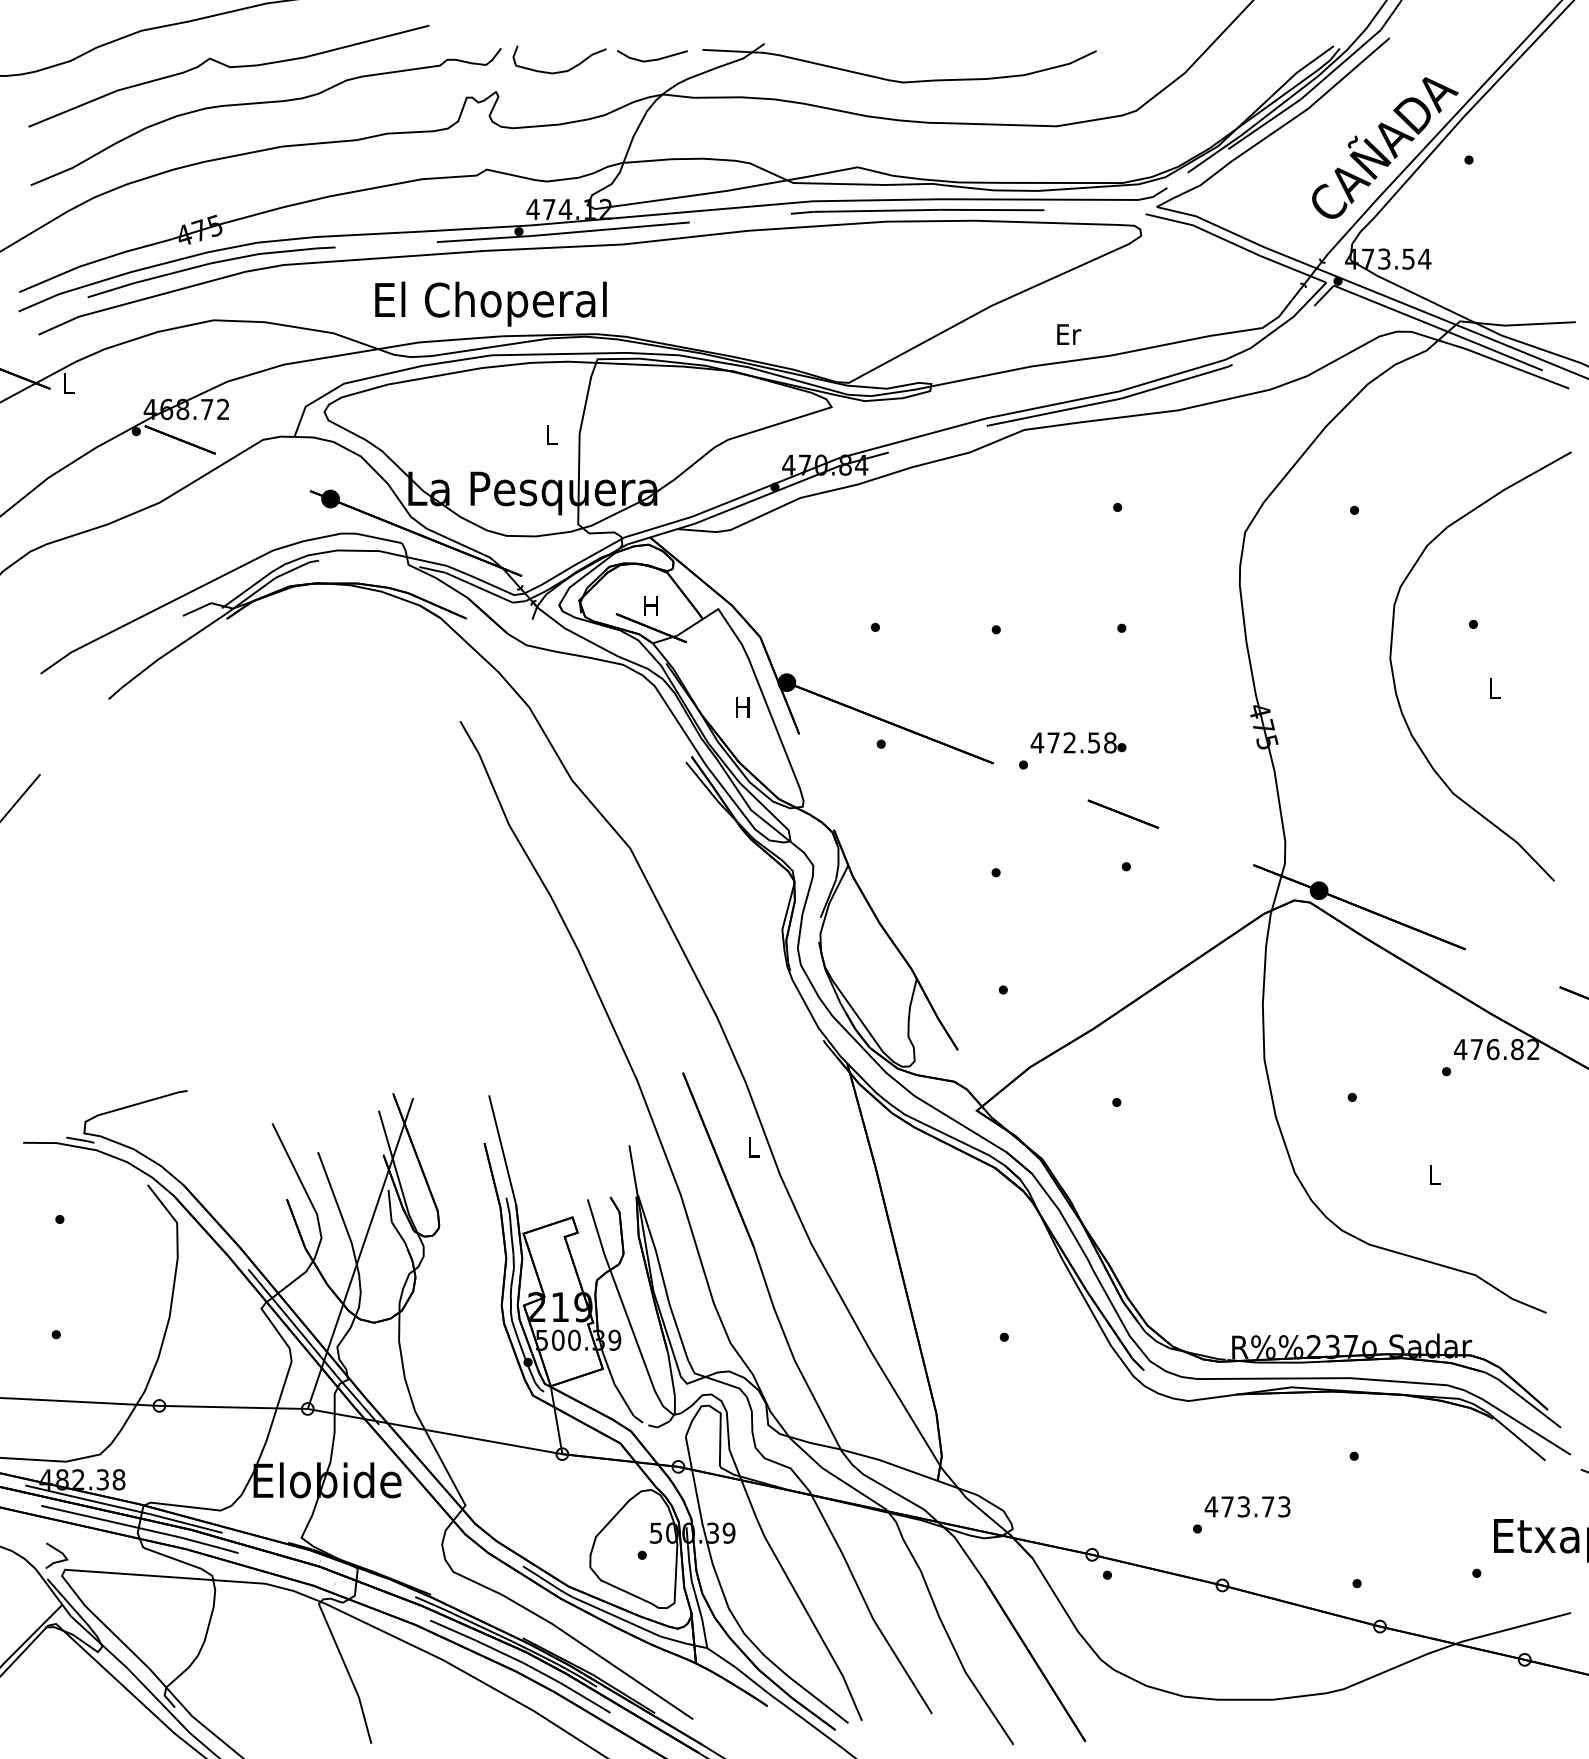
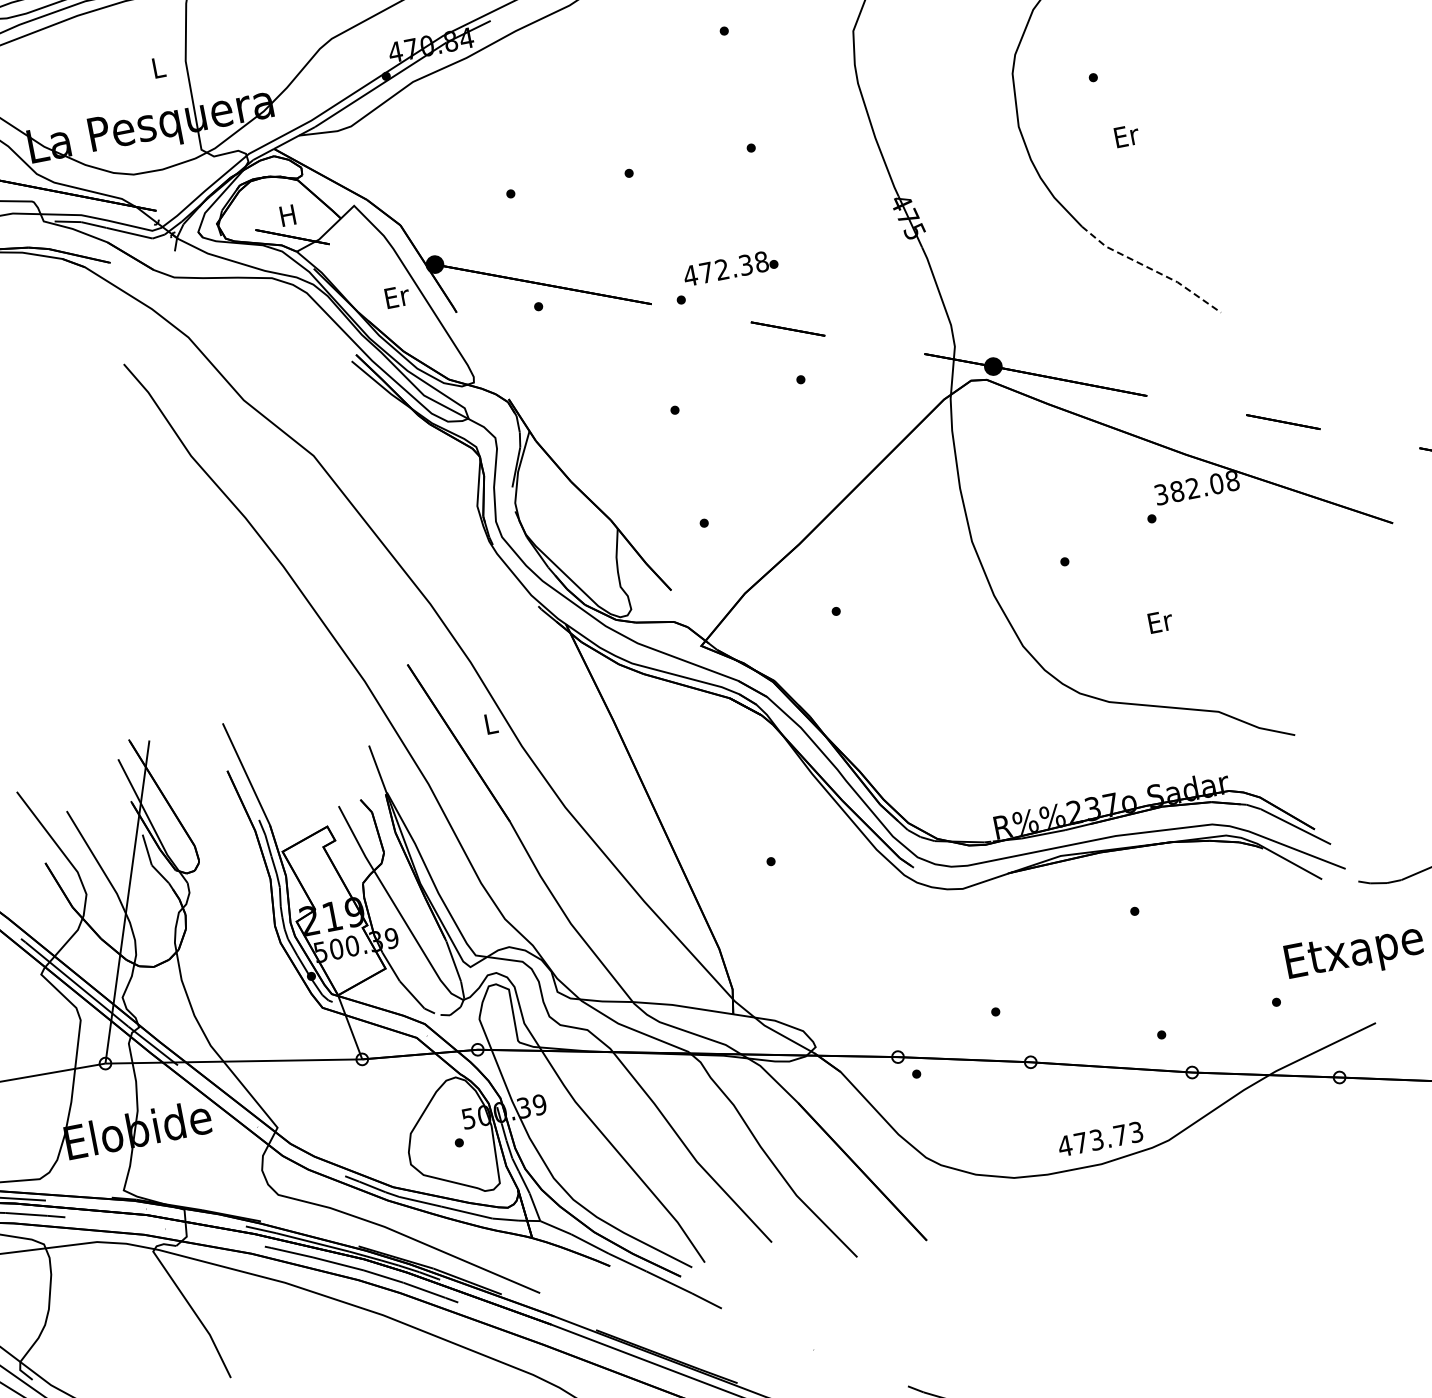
text: (1495, 688) -> (1127, 135), L -> Er
text: (743, 707) -> (397, 297), H -> Er
text: (1094, 742) -> (746, 264), 472.58 -> 472.38
line: (1494, 825) -> (1151, 269), solid -> dashed
text: (1496, 1049) -> (1196, 487), 476.82 -> 382.08
text: (1435, 1174) -> (1160, 621), L -> Er
text: (1247, 1506) -> (1100, 1138), moved

